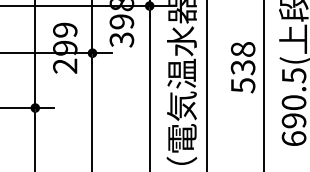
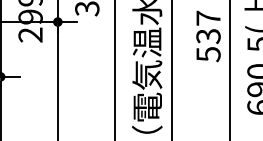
text: (242, 49) -> (207, 18), 538 -> 537

